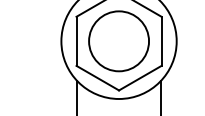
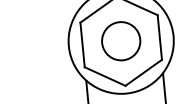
circle: (119, 41) -> (121, 41), size x0.7

